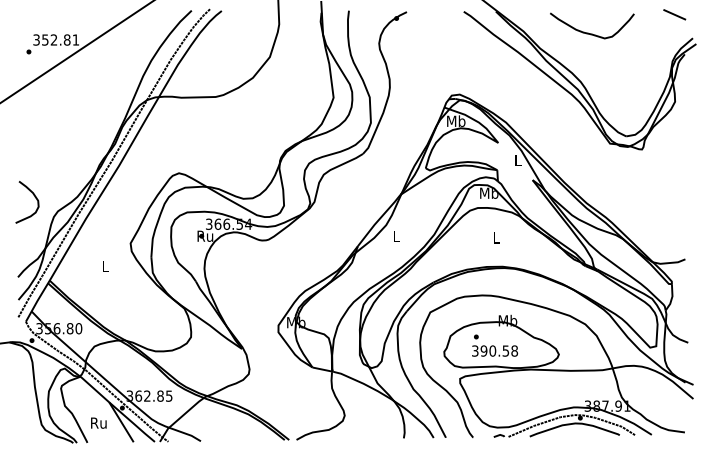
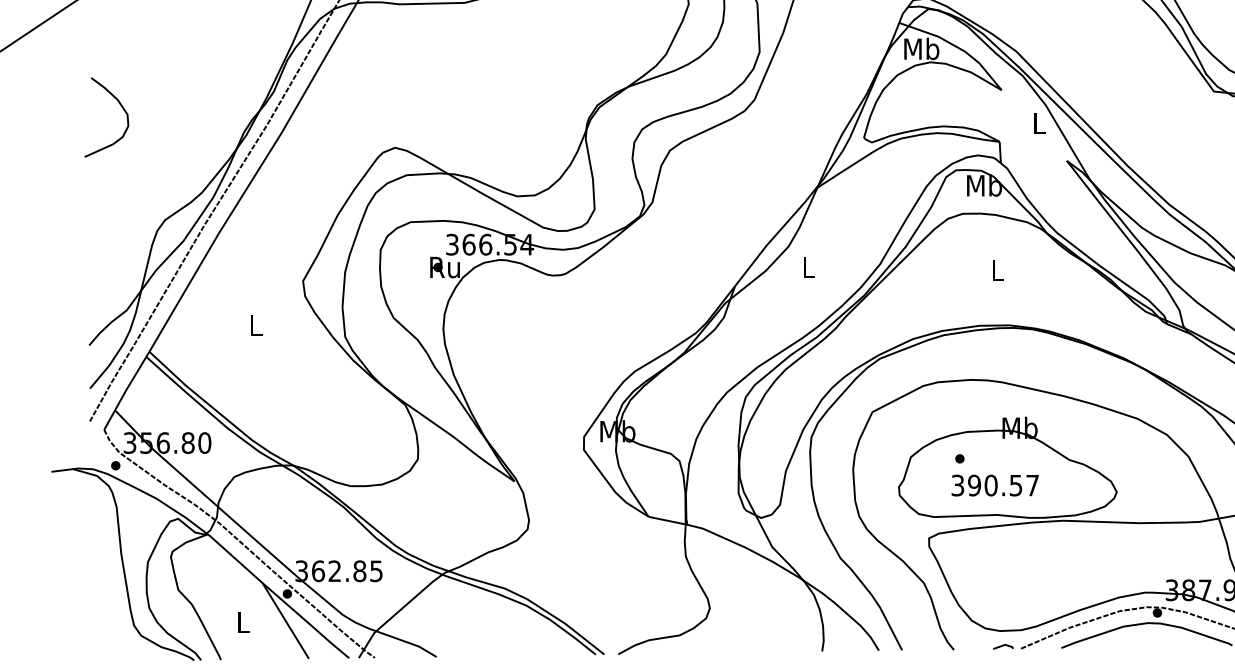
curve: (34, 197) -> (120, 108), moved
text: (514, 350) -> (1032, 484), 390.58 -> 390.57
text: (98, 422) -> (242, 621), Ru -> L

